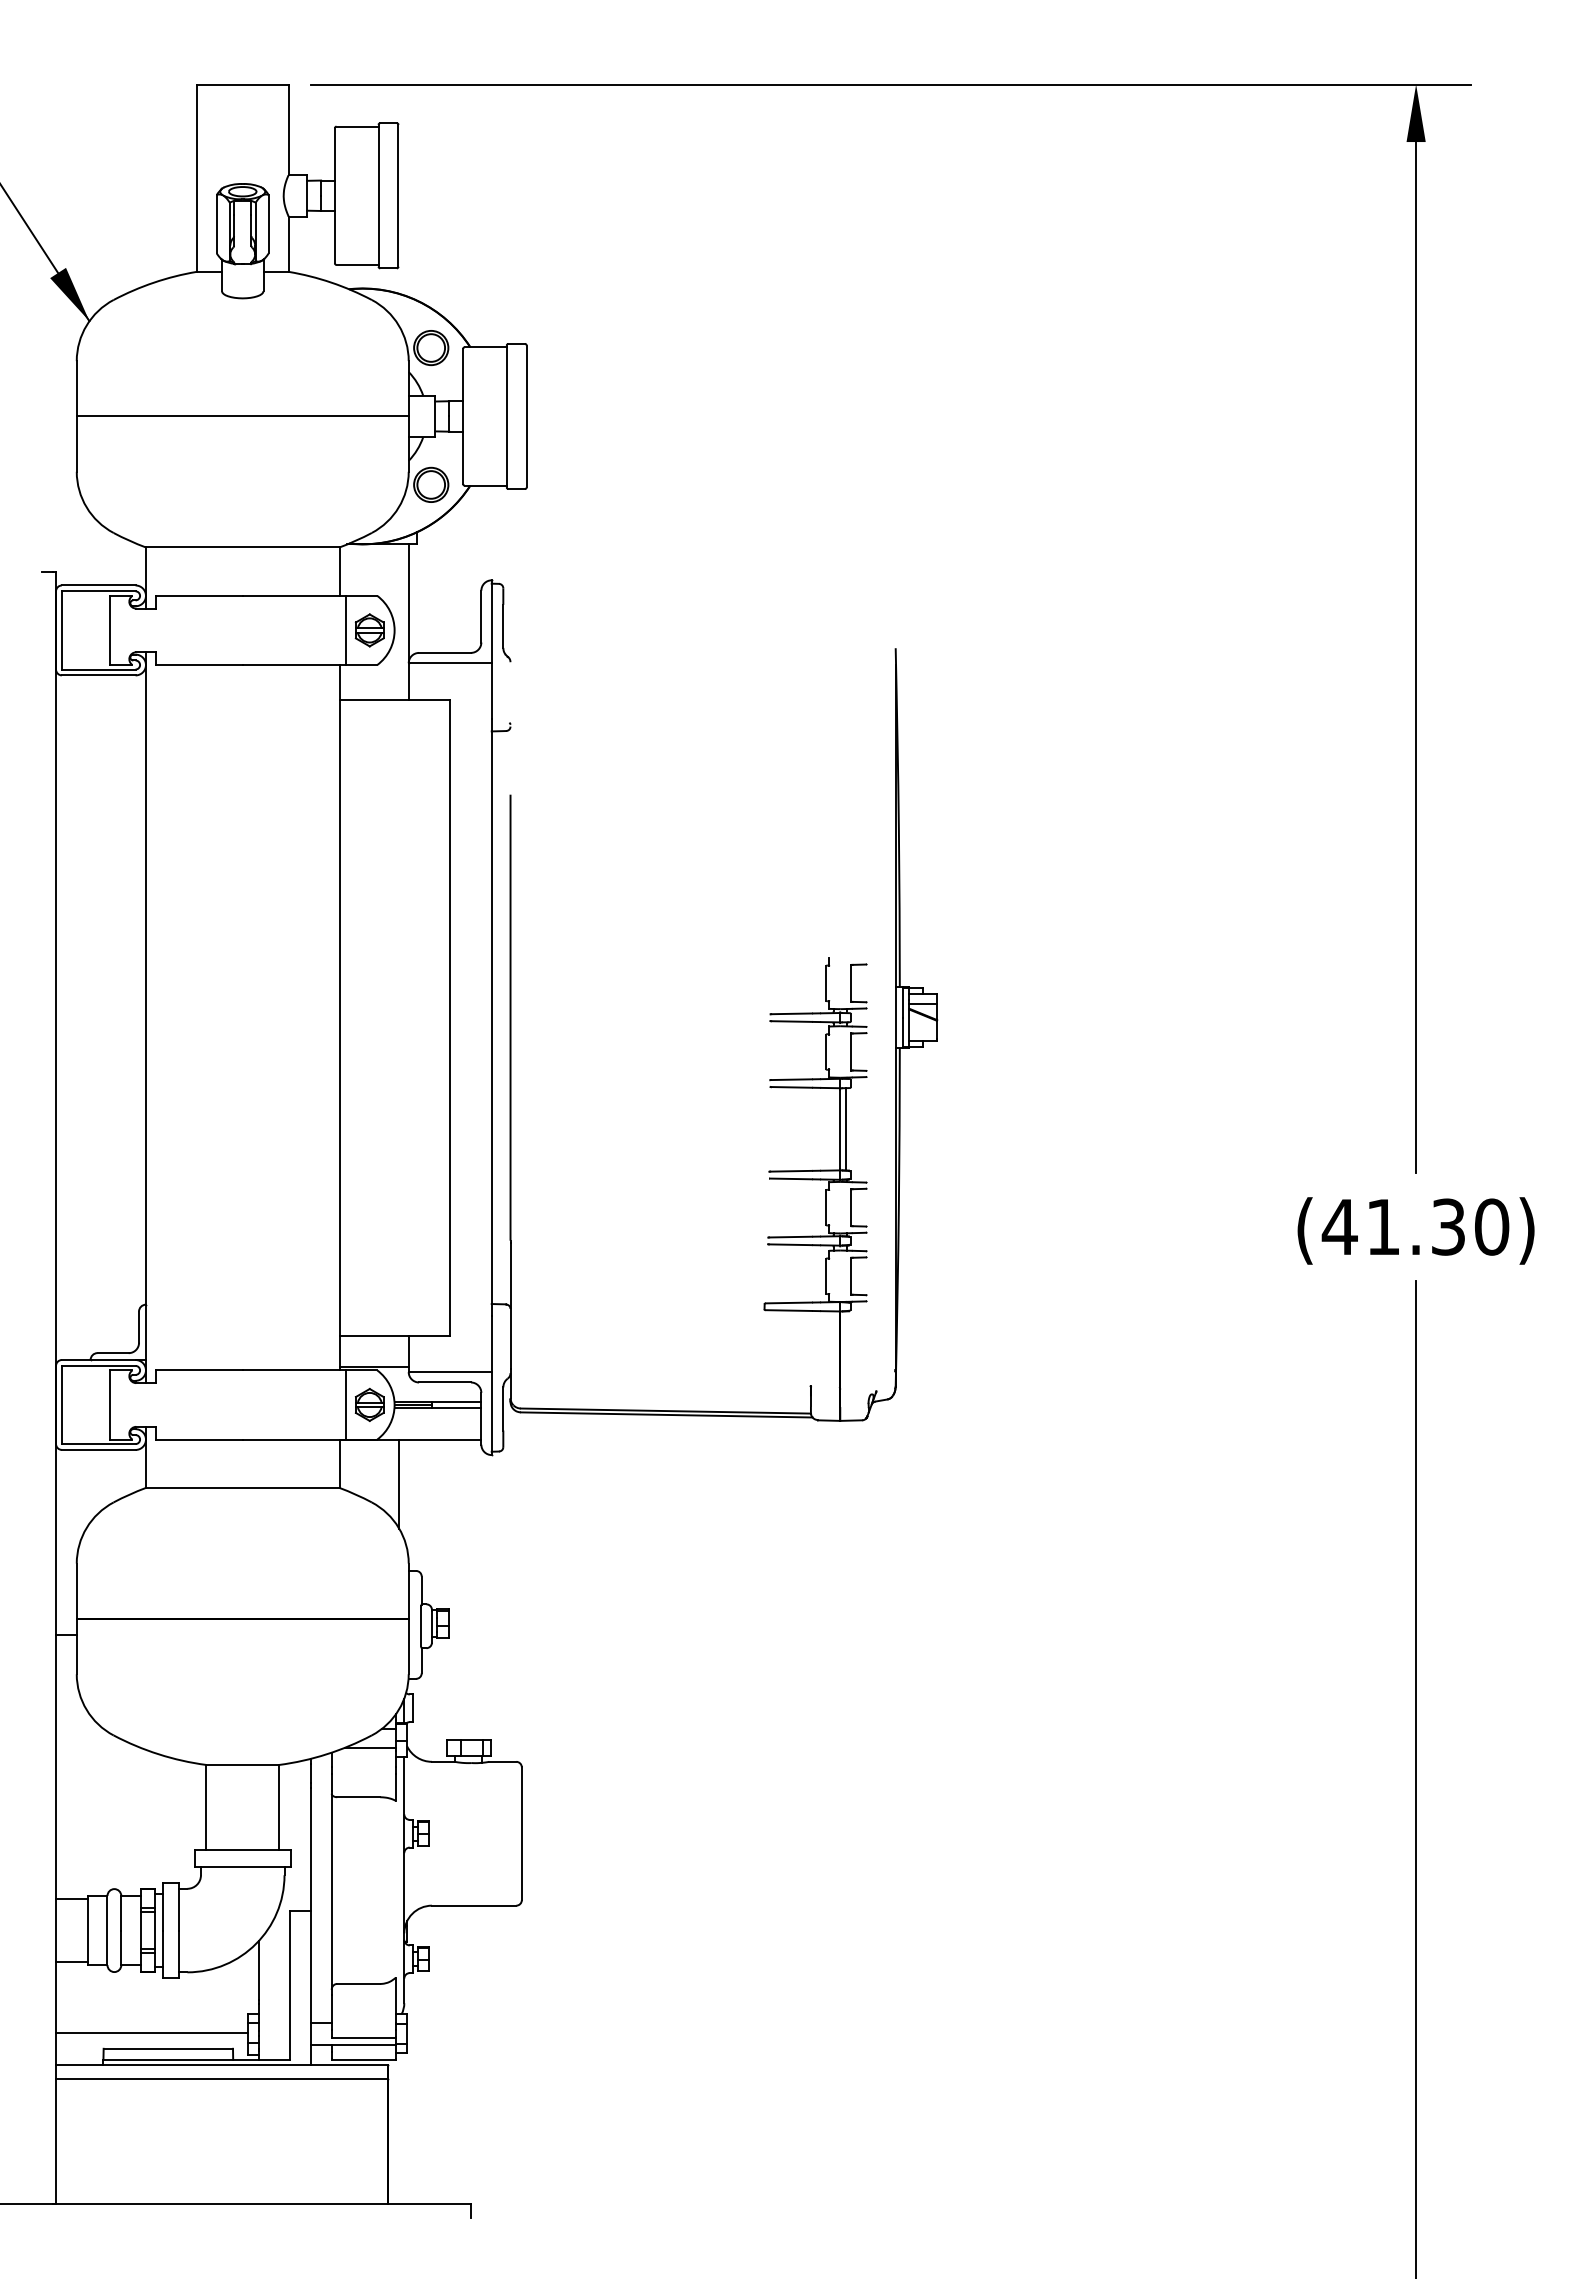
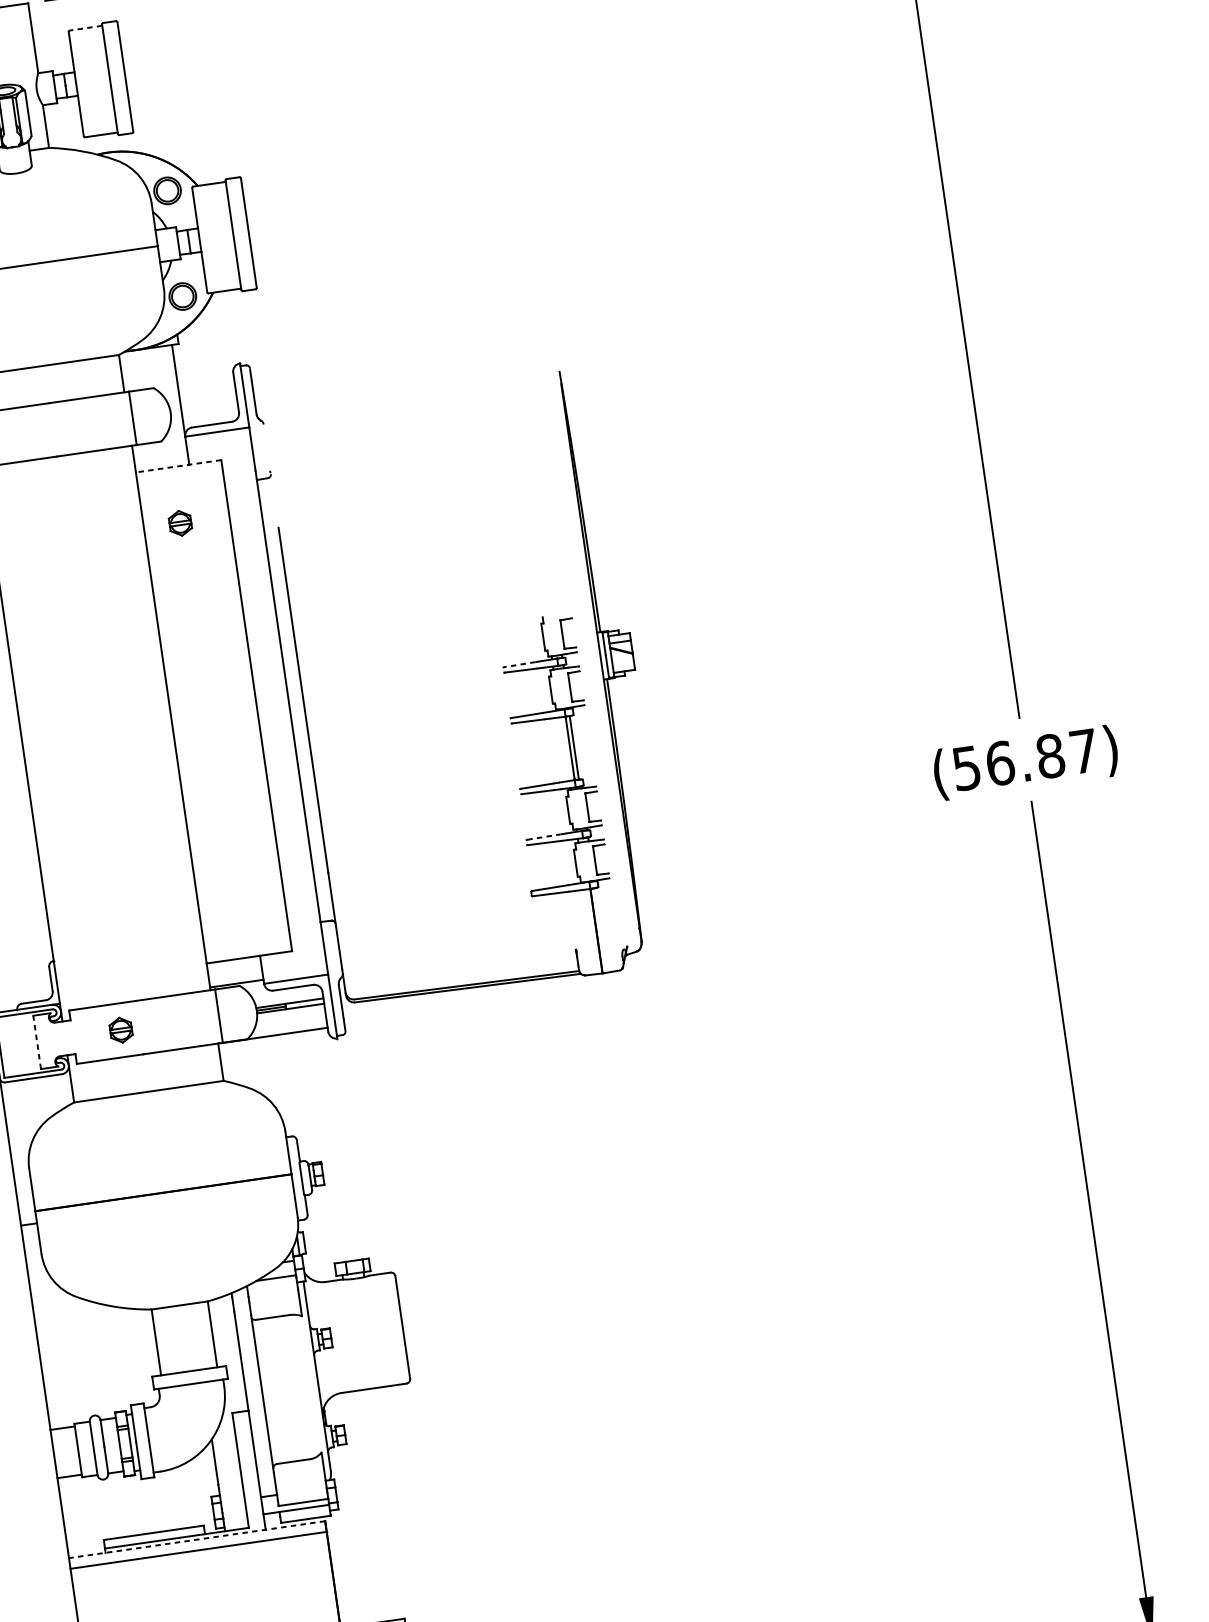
line: (357, 126) -> (86, 28), solid -> dashed
part: (369, 630) -> (180, 523), moved
line: (394, 699) -> (178, 466), solid -> dashed
line: (791, 1013) -> (519, 664), solid -> dashed
text: (1415, 1226) -> (1024, 759), (41.30) -> (56.87)
line: (790, 1237) -> (543, 837), solid -> dashed
part: (369, 1404) -> (120, 1029), moved
line: (109, 1405) -> (36, 1042), solid -> dashed
line: (399, 1483) -> (269, 1070), removed
line: (152, 2032) -> (139, 1521), removed
line: (222, 2065) -> (197, 1539), solid -> dashed

